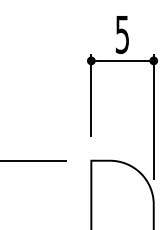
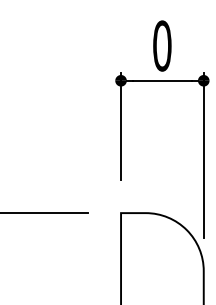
text: (122, 34) -> (162, 45), 5 -> 0

